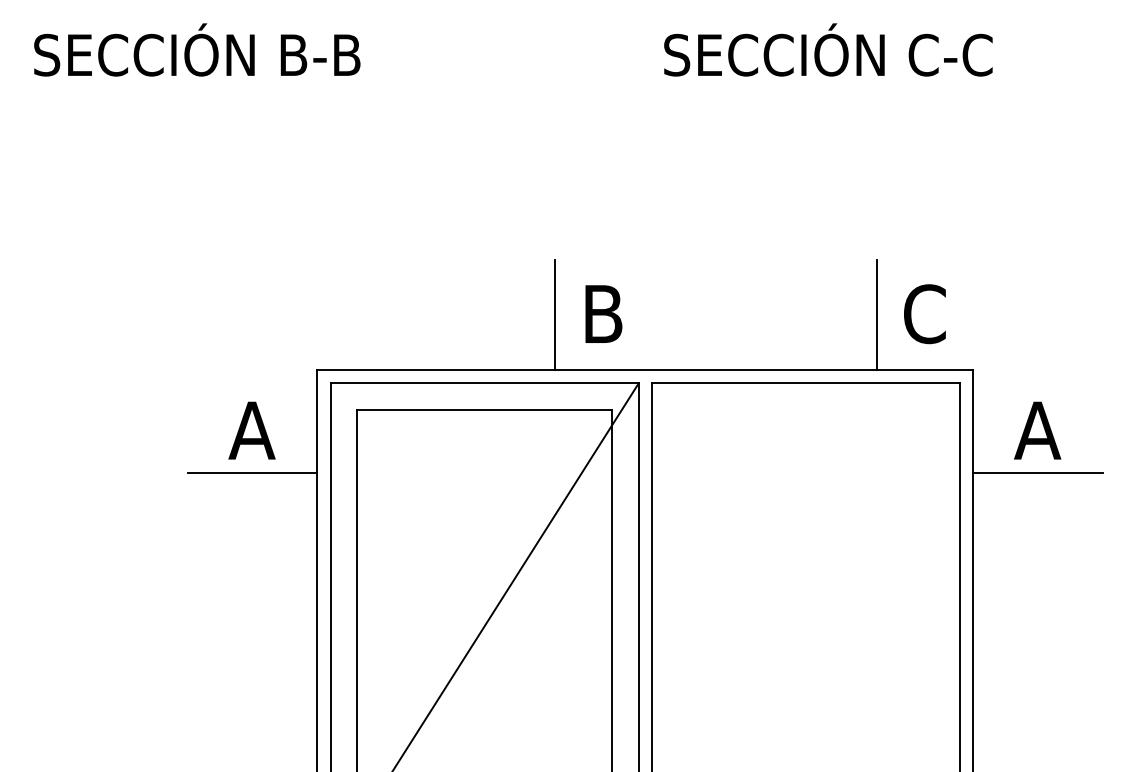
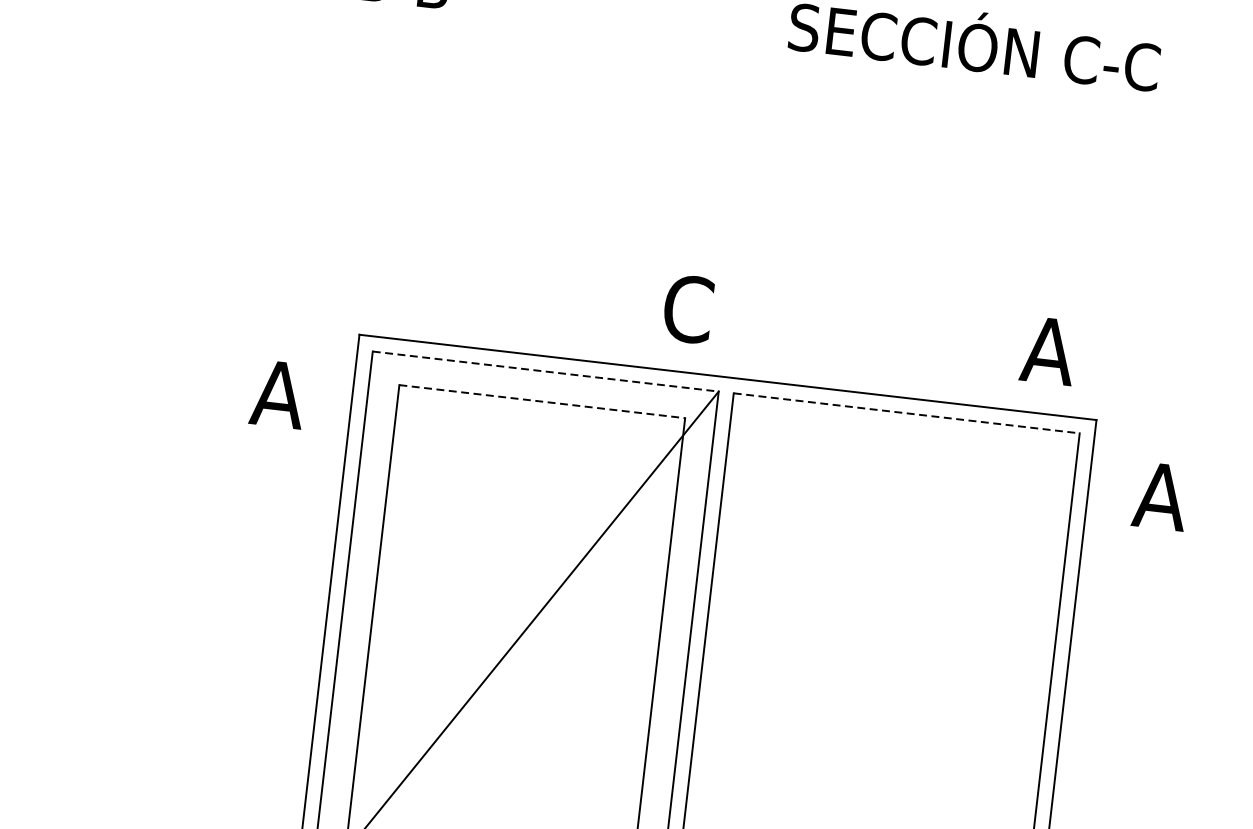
text: (603, 314) -> (688, 309), B -> C
text: (923, 314) -> (1047, 351), C -> A
line: (555, 315) -> (634, 304), removed
line: (876, 315) -> (994, 346), removed
line: (484, 383) -> (545, 371), solid -> dashed
line: (806, 383) -> (907, 413), solid -> dashed
line: (485, 410) -> (543, 402), solid -> dashed
line: (252, 473) -> (273, 442), removed
line: (1037, 473) -> (1154, 544), removed

